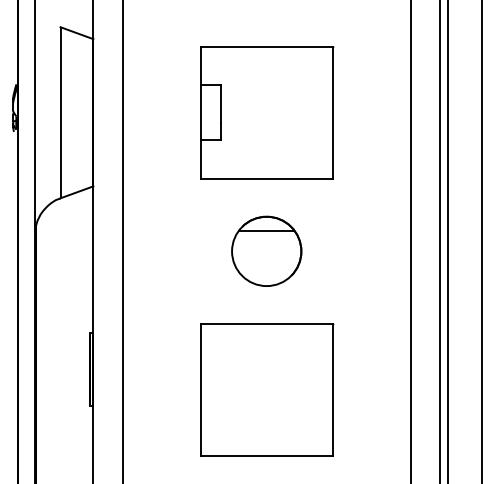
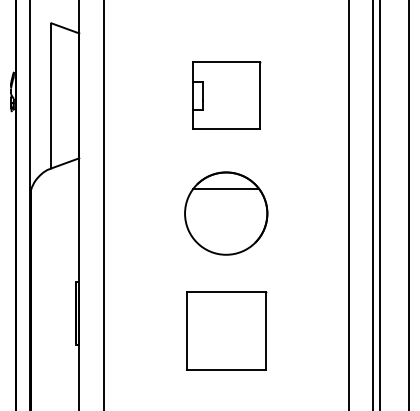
part: (267, 112) -> (226, 95), size x0.6
part: (266, 250) -> (226, 212), size x1.4
part: (267, 389) -> (226, 330), size x0.7

